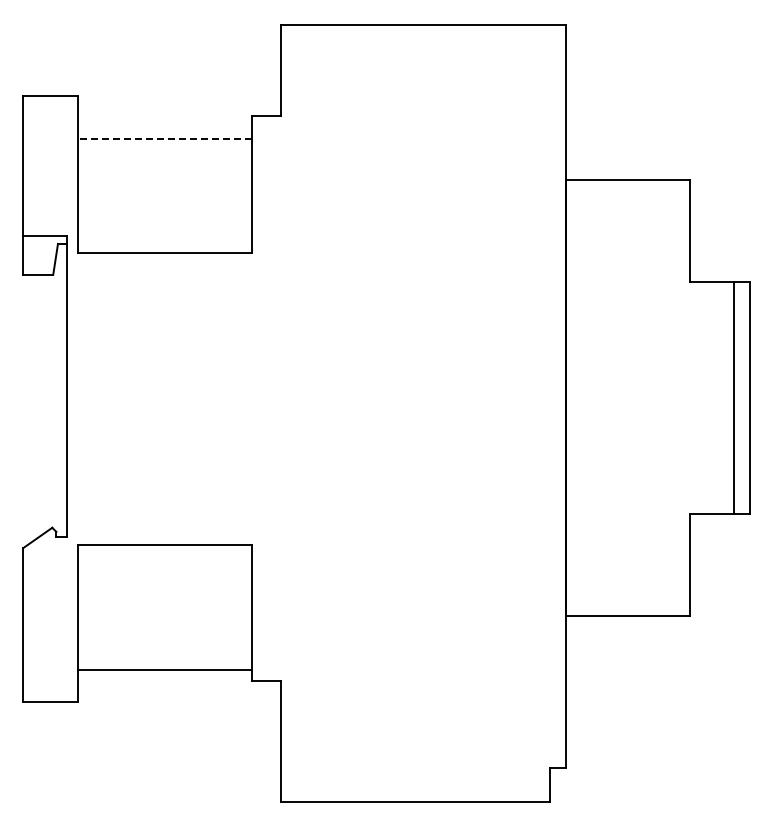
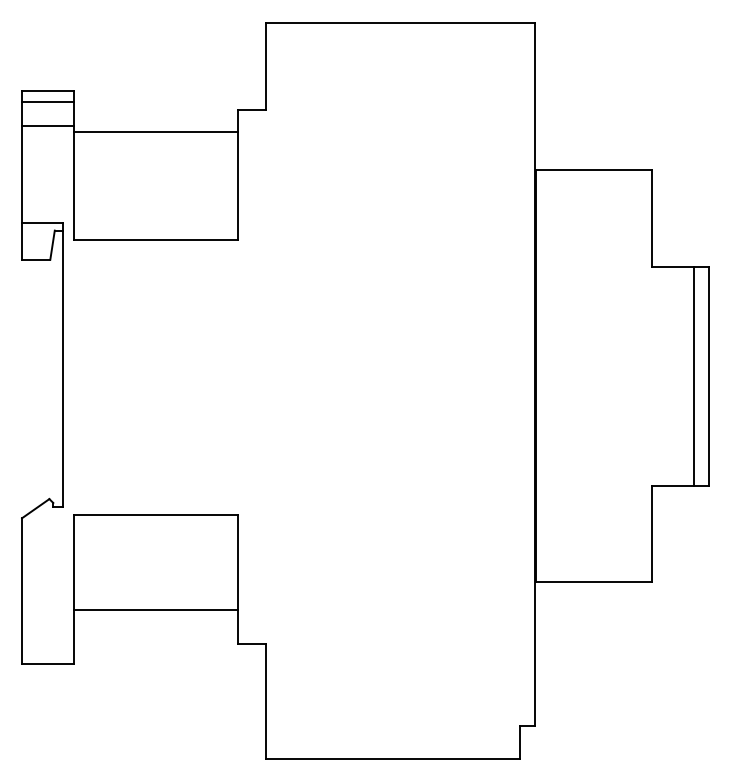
line: (50, 107) -> (47, 101), added
line: (50, 132) -> (47, 125), added
line: (165, 139) -> (156, 131), dashed -> solid
line: (164, 669) -> (155, 609), moved

